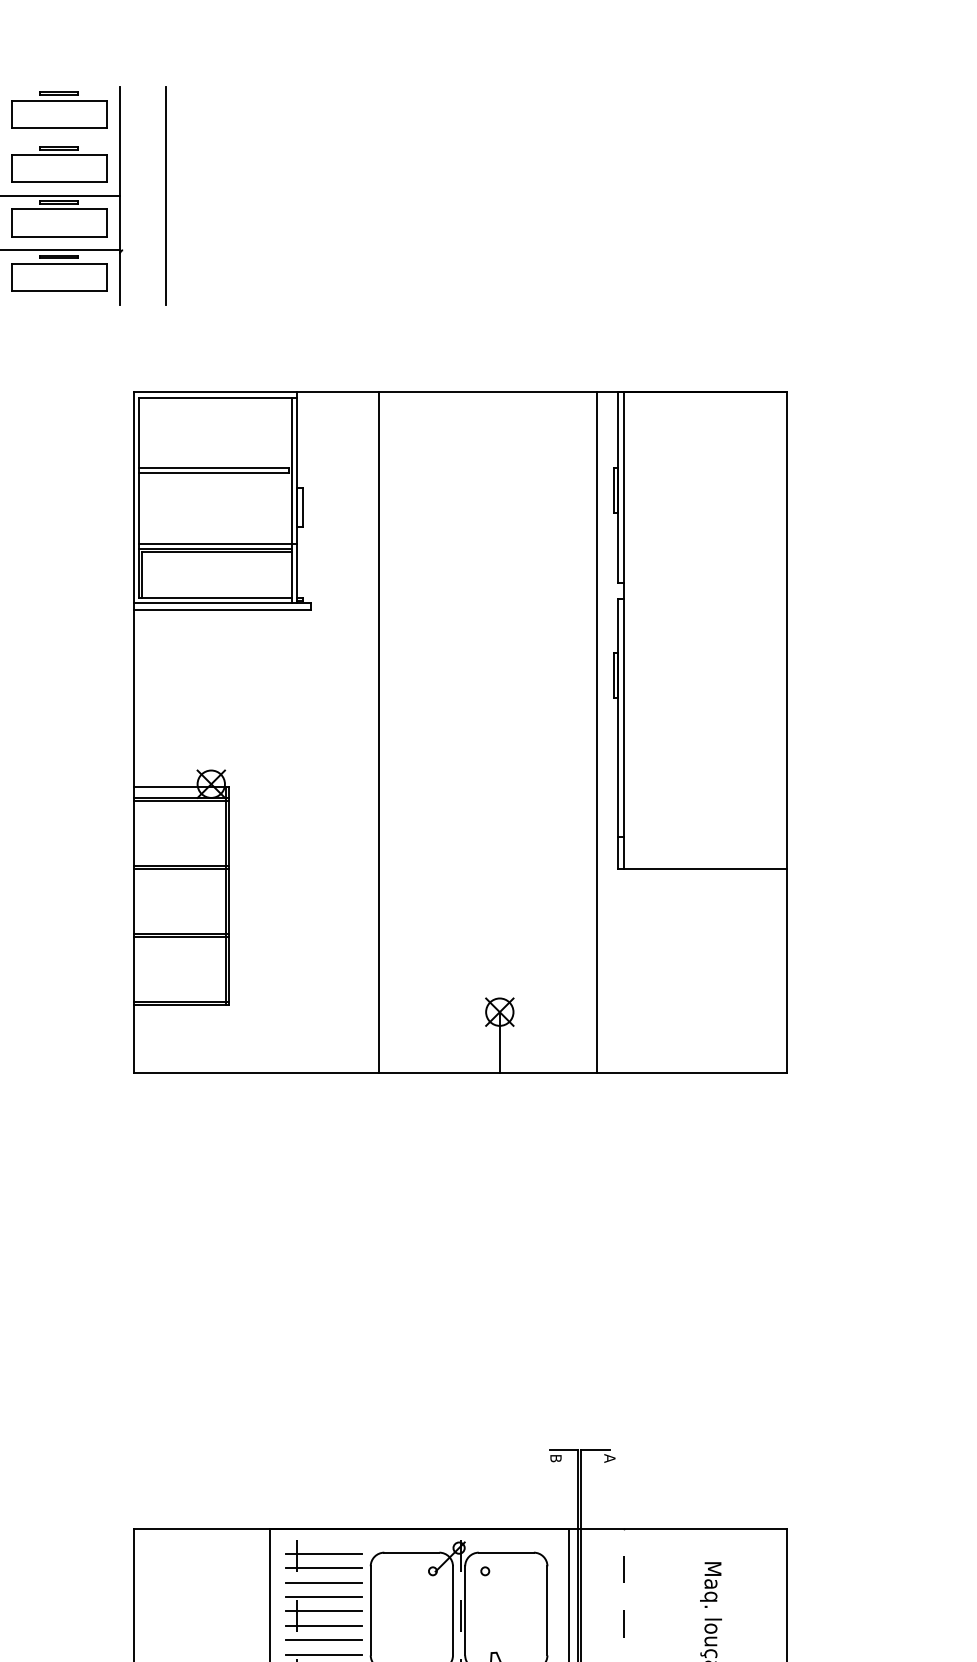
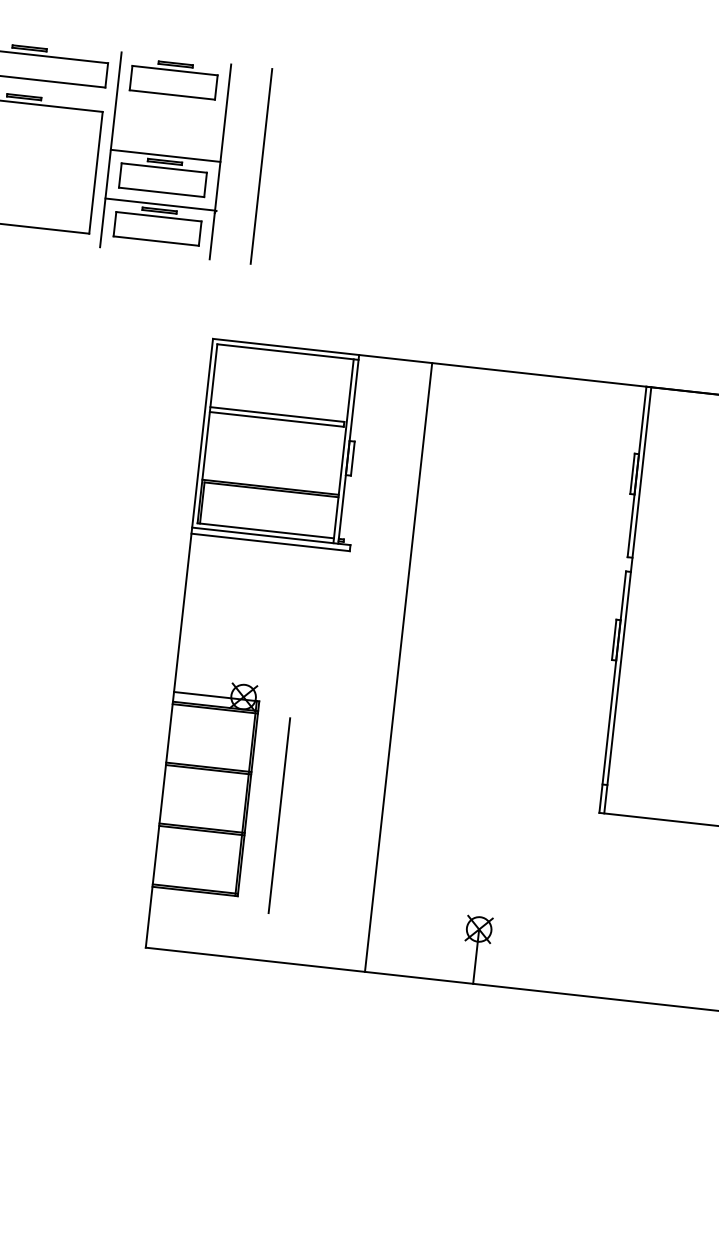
part: (59, 164) -> (169, 127), removed
line: (218, 543) -> (273, 482), removed
line: (596, 732) -> (593, 688), removed
line: (264, 910) -> (278, 815), added

